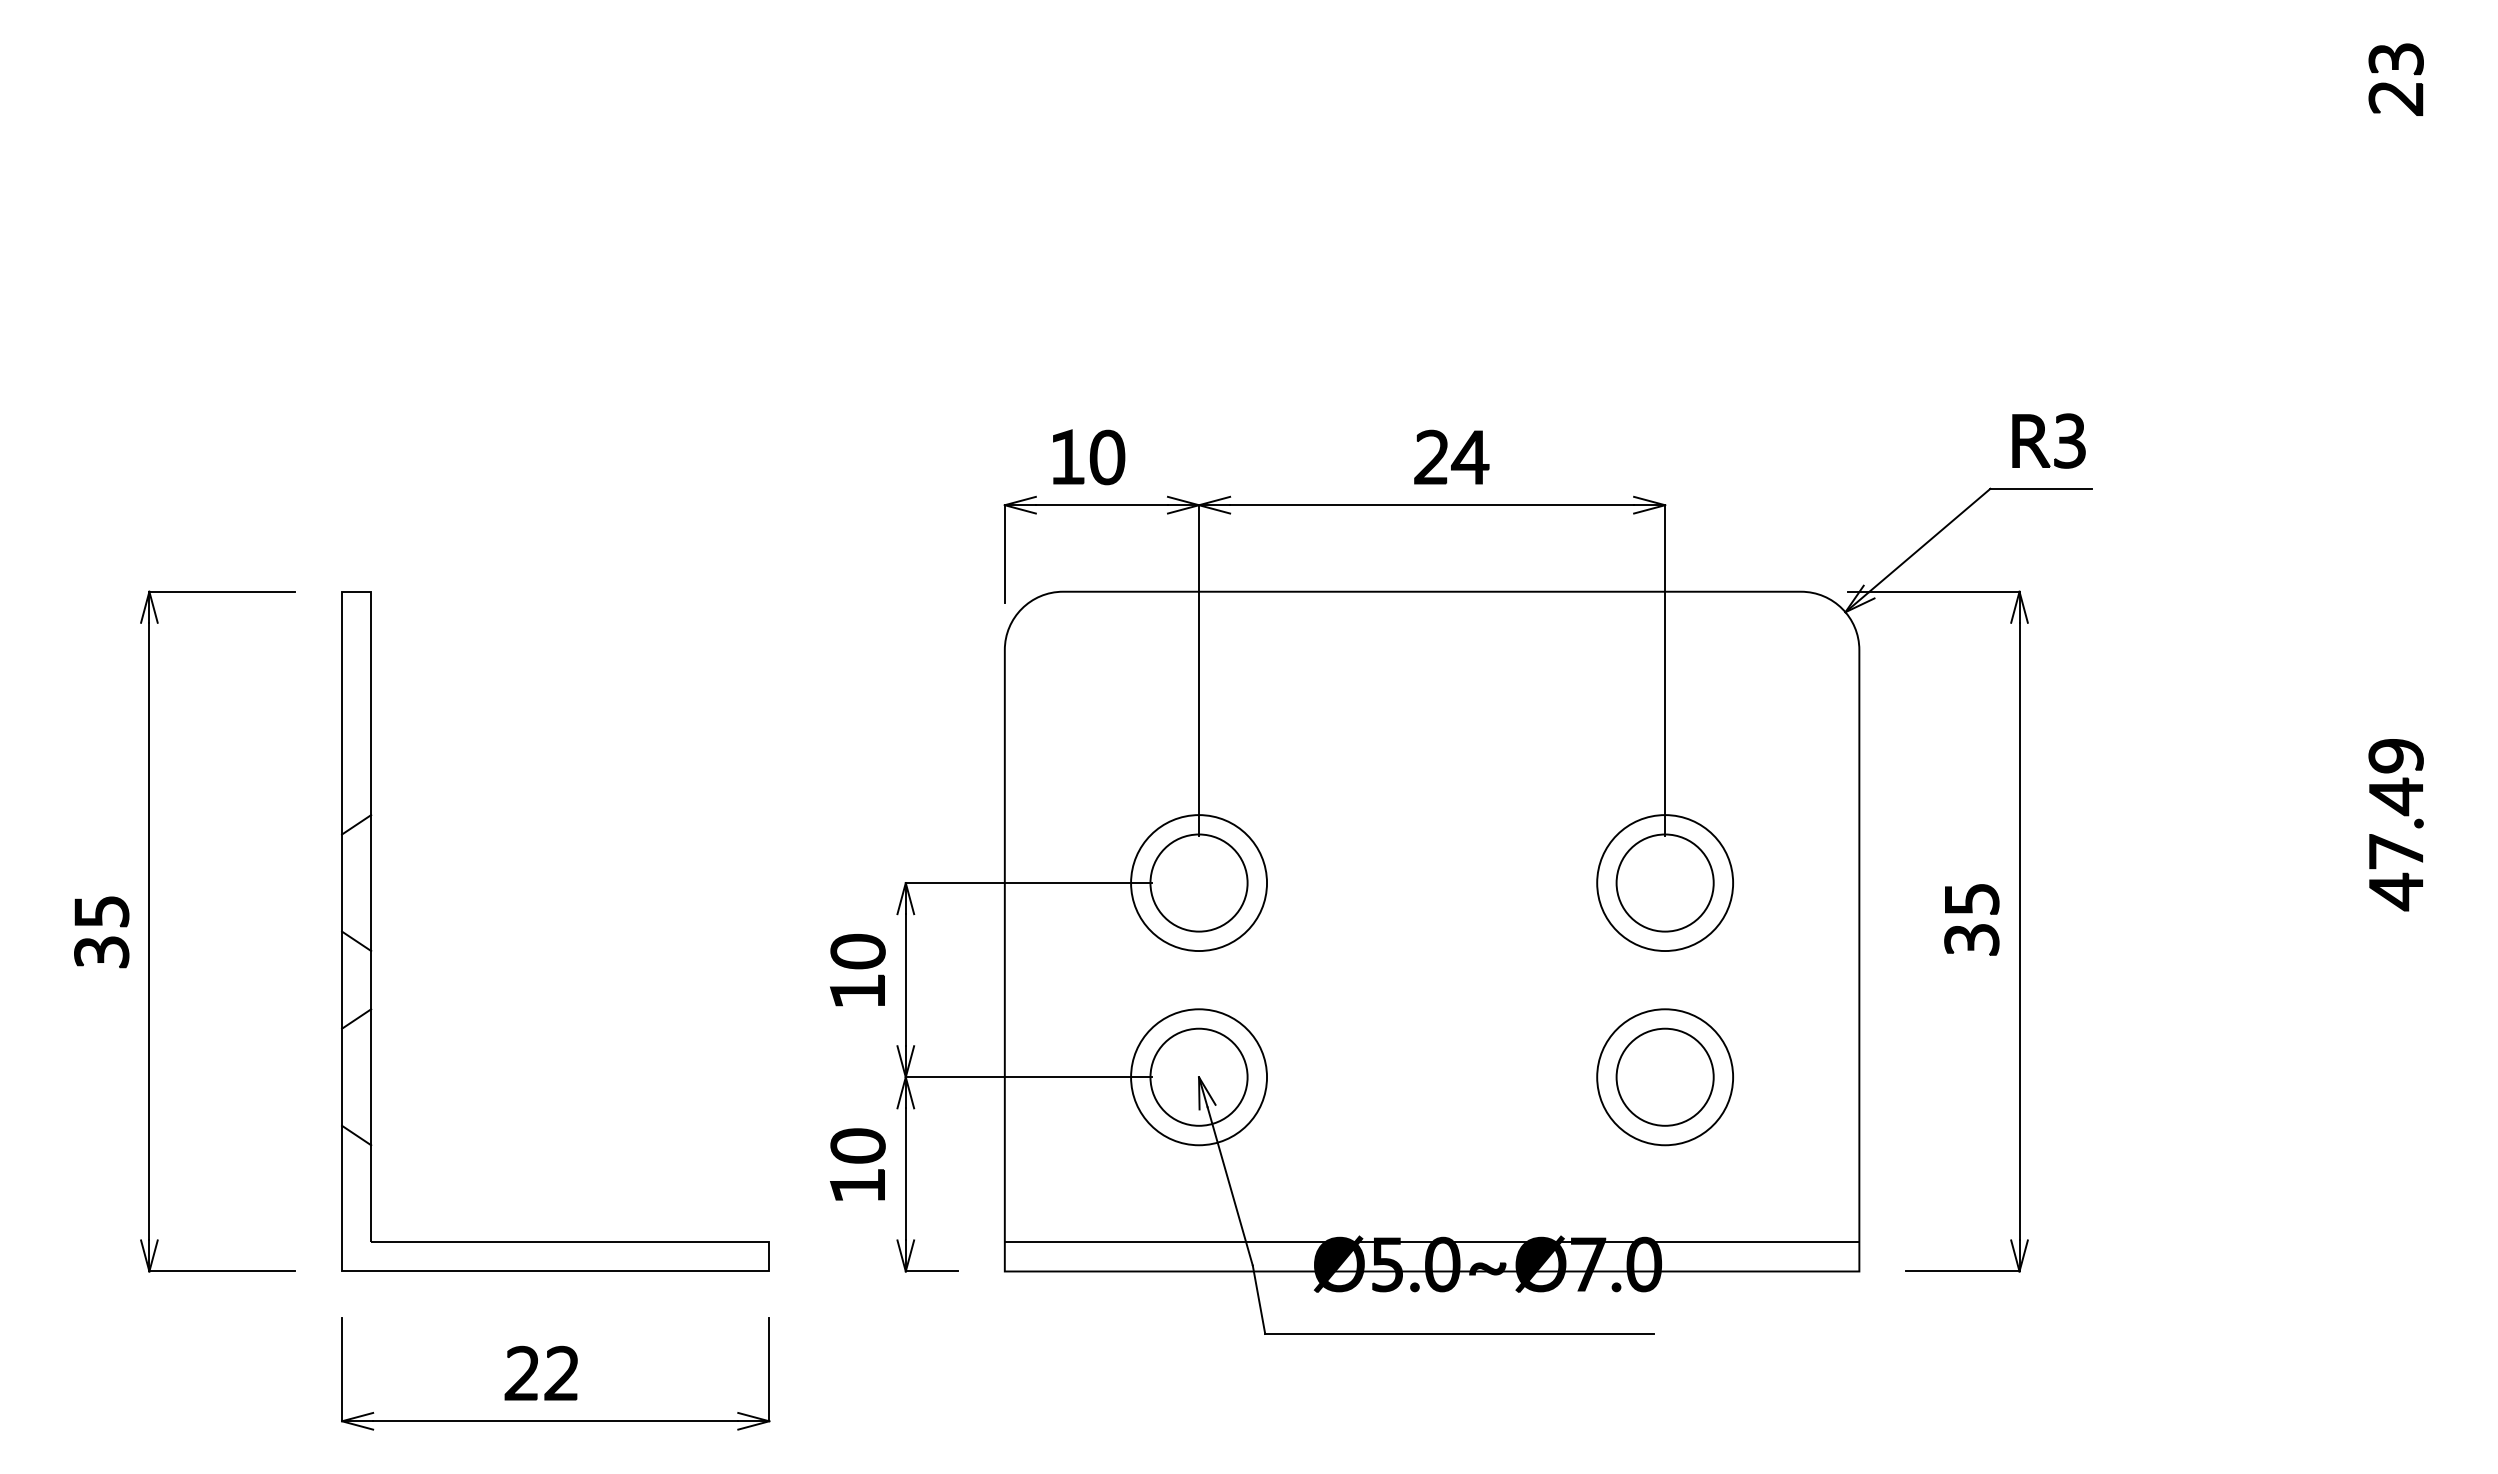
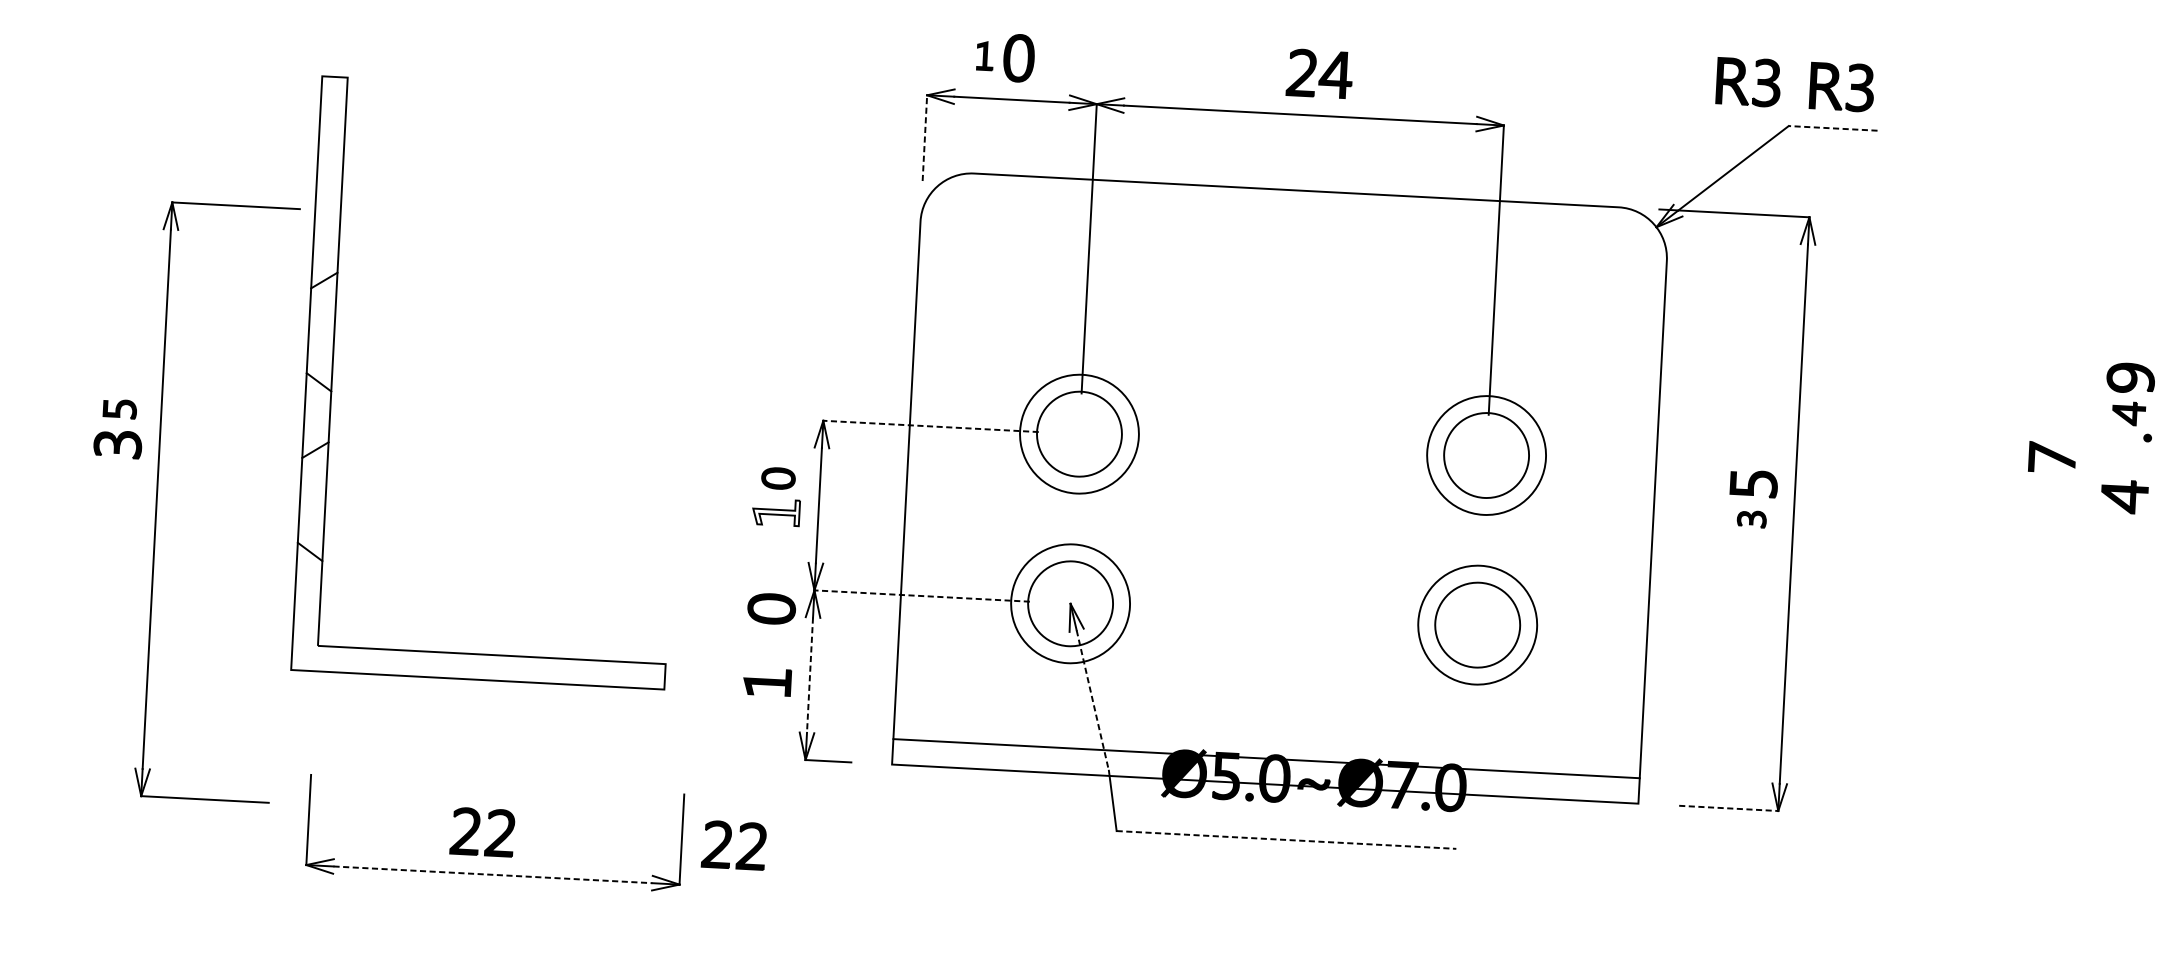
part: (1936, 436) -> (1744, 77), added
part: (1068, 456) -> (984, 55), size x0.6
line: (2041, 488) -> (1833, 128), solid -> dashed
line: (1004, 553) -> (924, 137), solid -> dashed
part: (2395, 796) -> (2128, 413), size x0.7
part: (2395, 851) -> (2051, 457), moved
line: (1028, 883) -> (930, 426), solid -> dashed
part: (101, 911) -> (119, 408), size x0.7
part: (149, 931) -> (156, 499), moved
part: (1971, 939) -> (1751, 518), size x0.6
part: (372, 950) -> (332, 391), moved
part: (857, 951) -> (778, 478), size x0.7
fill: (857, 990) -> (776, 512), removed
line: (1028, 1077) -> (921, 596), solid -> dashed
part: (857, 1145) -> (771, 608), moved
line: (905, 1174) -> (809, 675), solid -> dashed
line: (1230, 1186) -> (1093, 700), solid -> dashed
line: (1962, 1271) -> (1728, 808), solid -> dashed
line: (1460, 1333) -> (1287, 839), solid -> dashed
part: (828, 1372) -> (733, 844), added
line: (555, 1421) -> (492, 875), solid -> dashed

